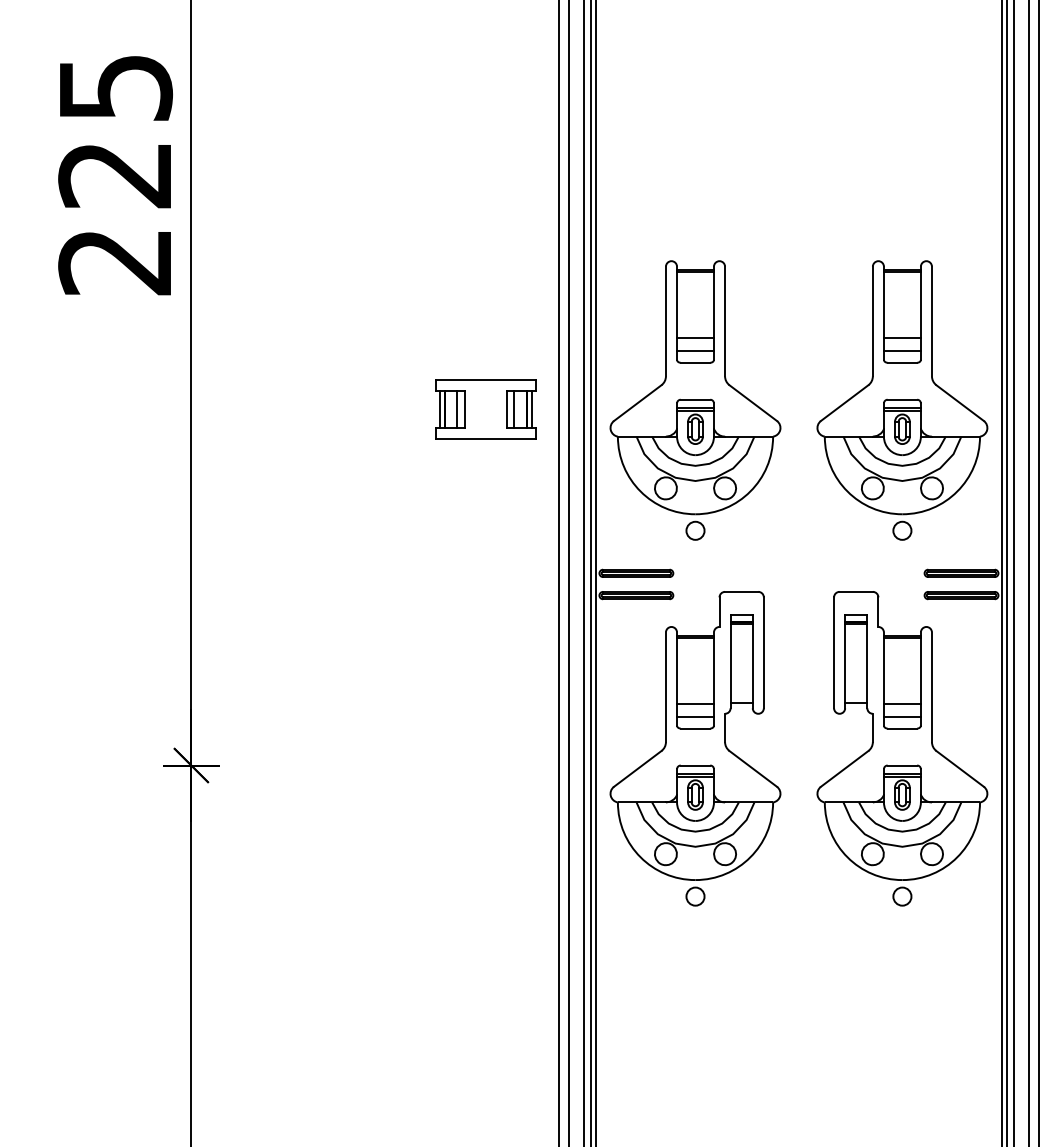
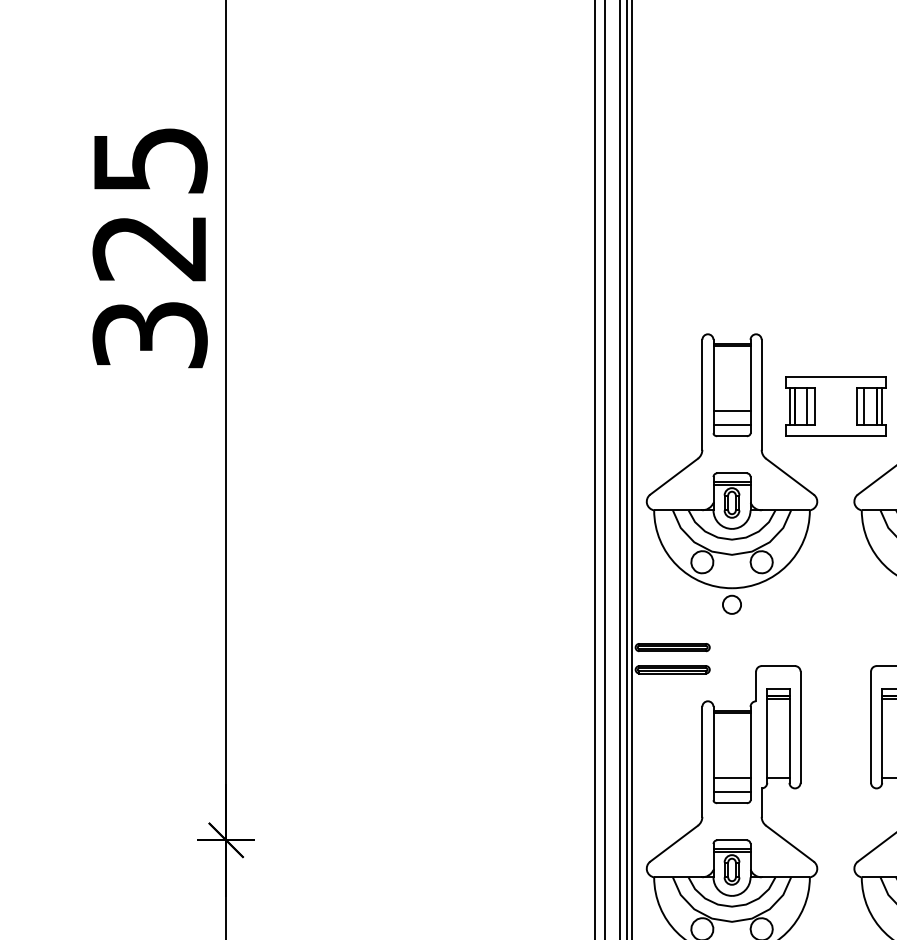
text: (115, 262) -> (150, 335), 225 -> 325
part: (485, 409) -> (835, 406), moved

